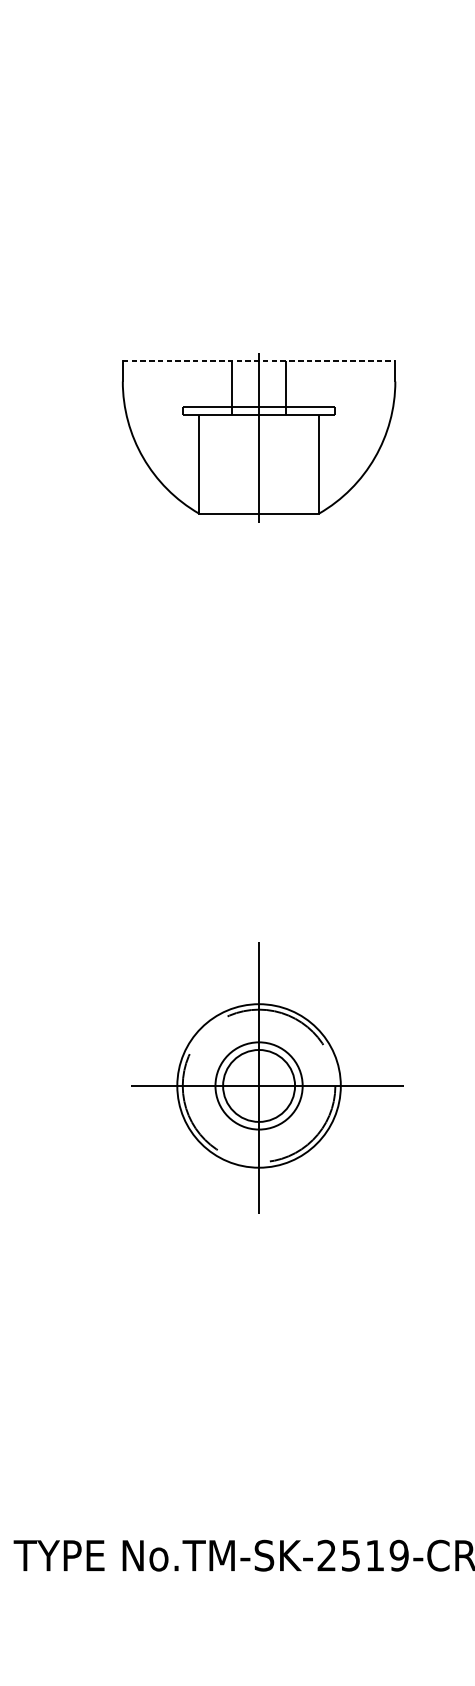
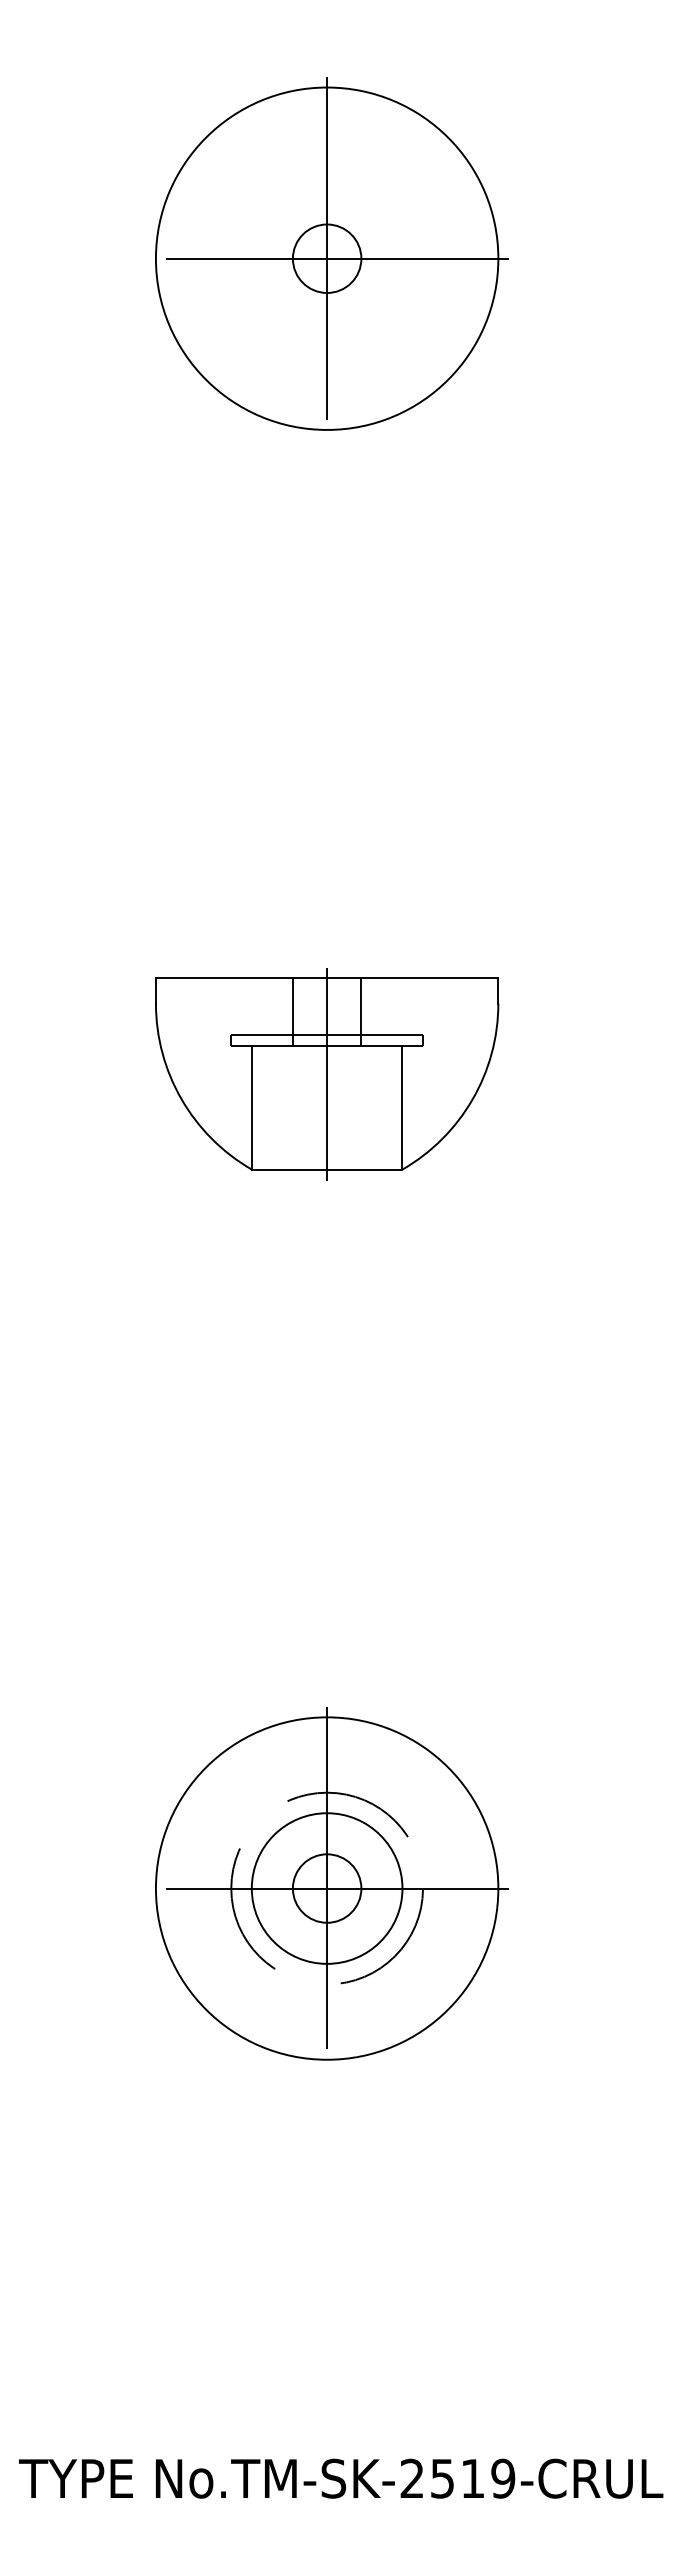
line: (259, 360) -> (327, 977), dashed -> solid
circle: (258, 1085) -> (326, 1888), size x0.62
circle: (258, 1085) -> (326, 1888), size x1.67
circle: (258, 1085) -> (326, 1888), size x1.67

